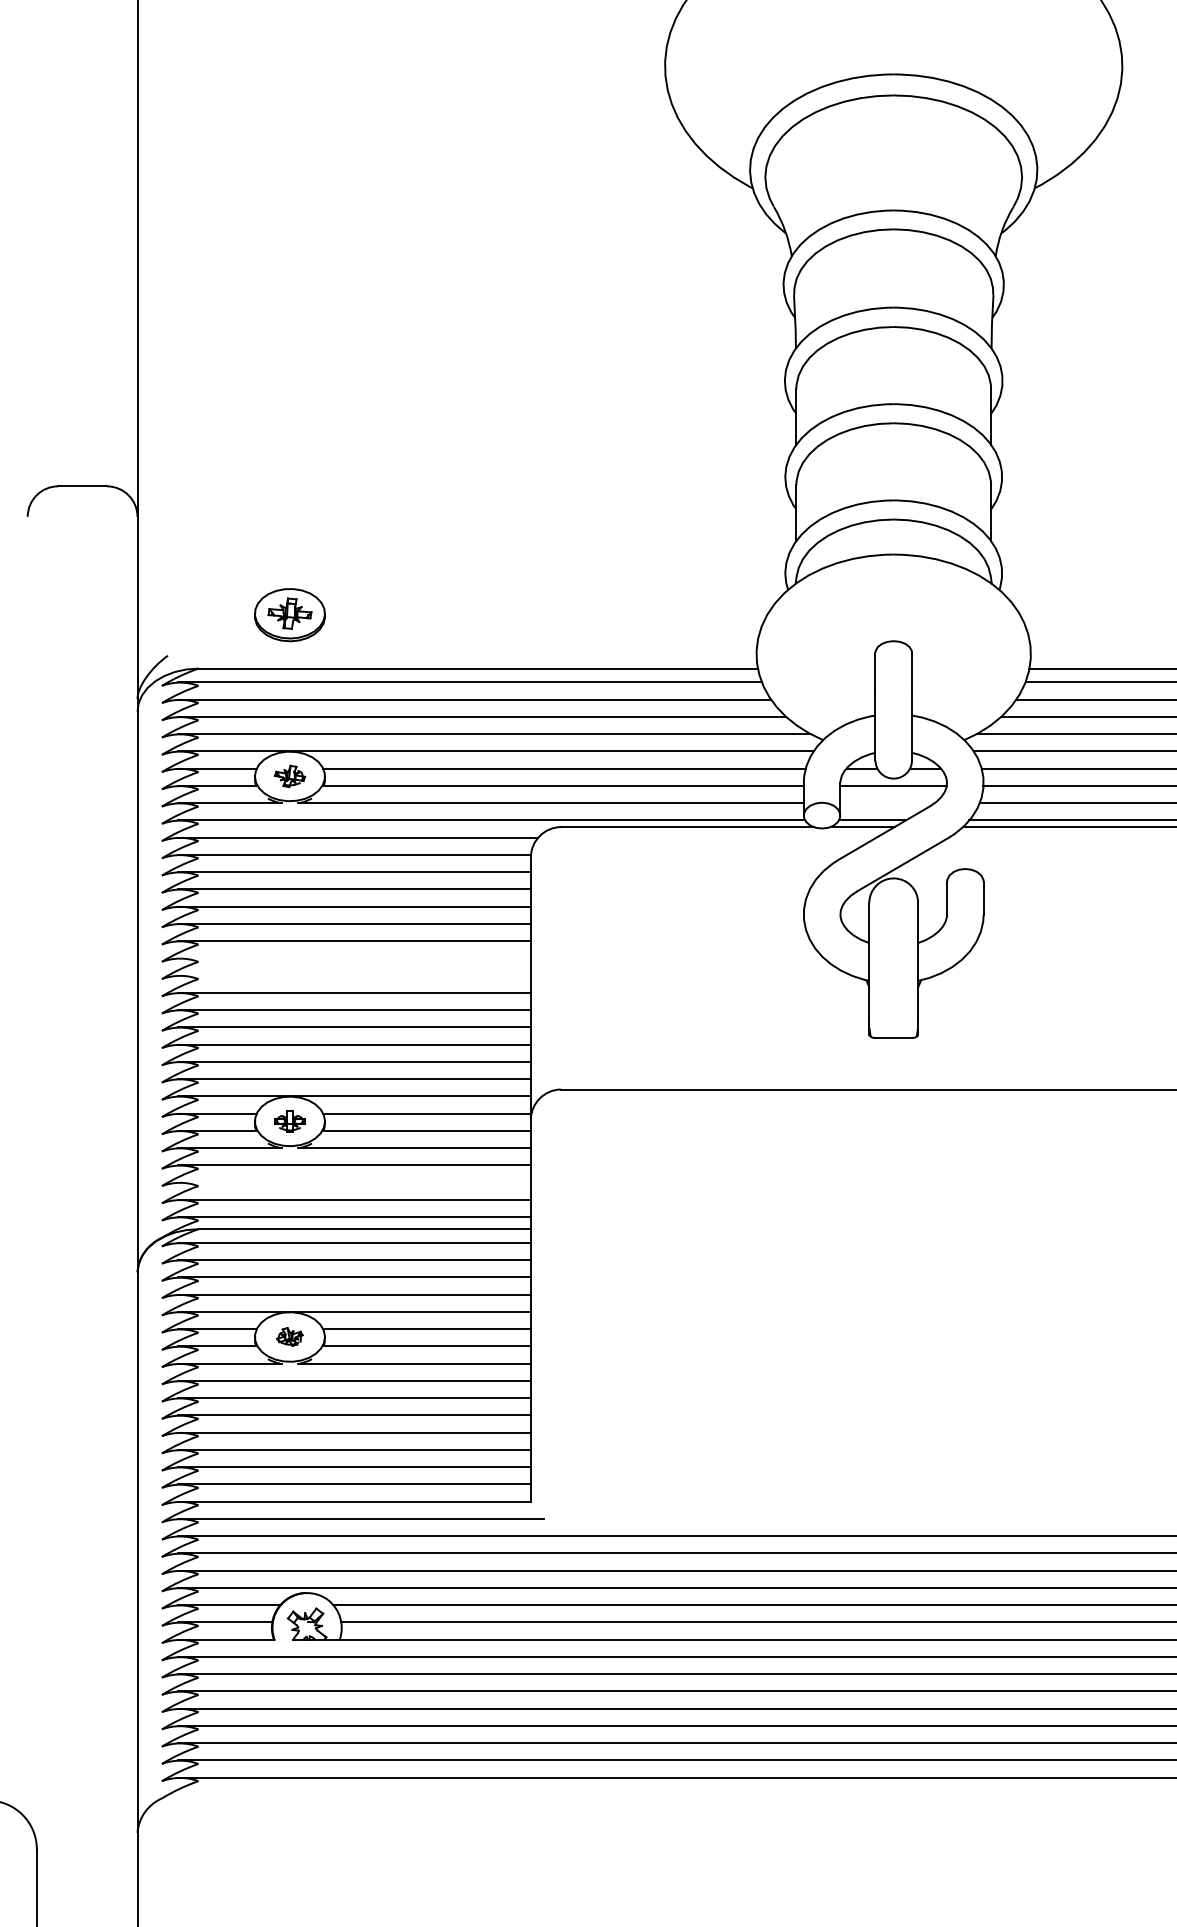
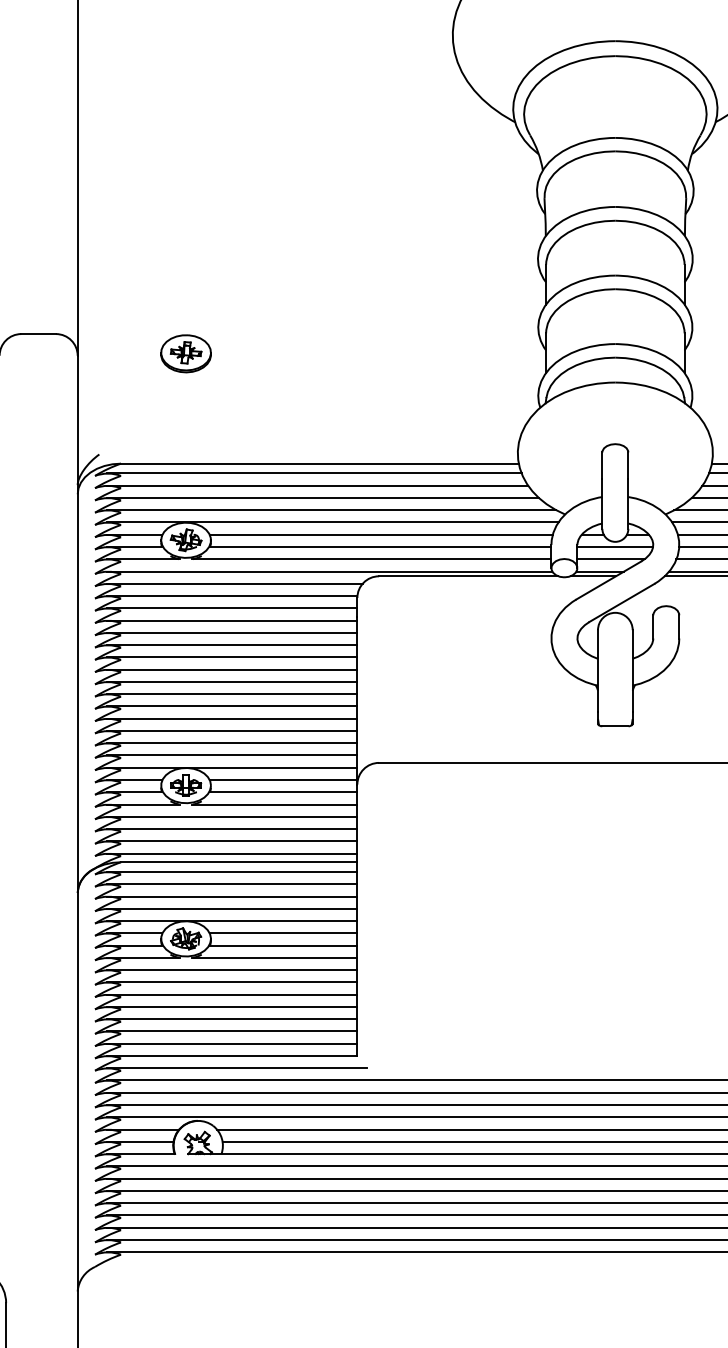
part: (289, 615) -> (185, 354), moved
part: (289, 776) -> (185, 540), size x1.43
line: (887, 803) -> (610, 559), added
line: (354, 958) -> (231, 669), added
line: (354, 975) -> (231, 681), added
part: (289, 1121) -> (185, 785), size x1.43
line: (354, 1182) -> (231, 829), added
part: (289, 1336) -> (185, 938), size x1.67

